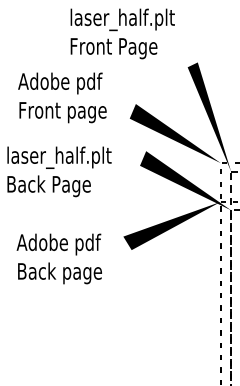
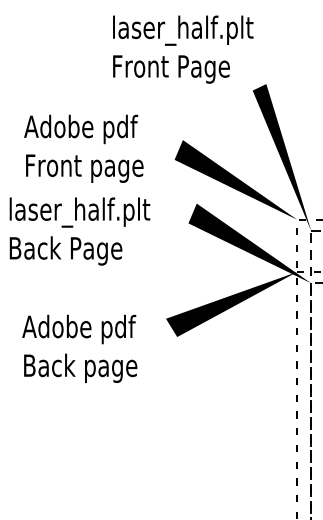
text: (122, 33) -> (183, 49), moved
text: (62, 97) -> (83, 148), moved

